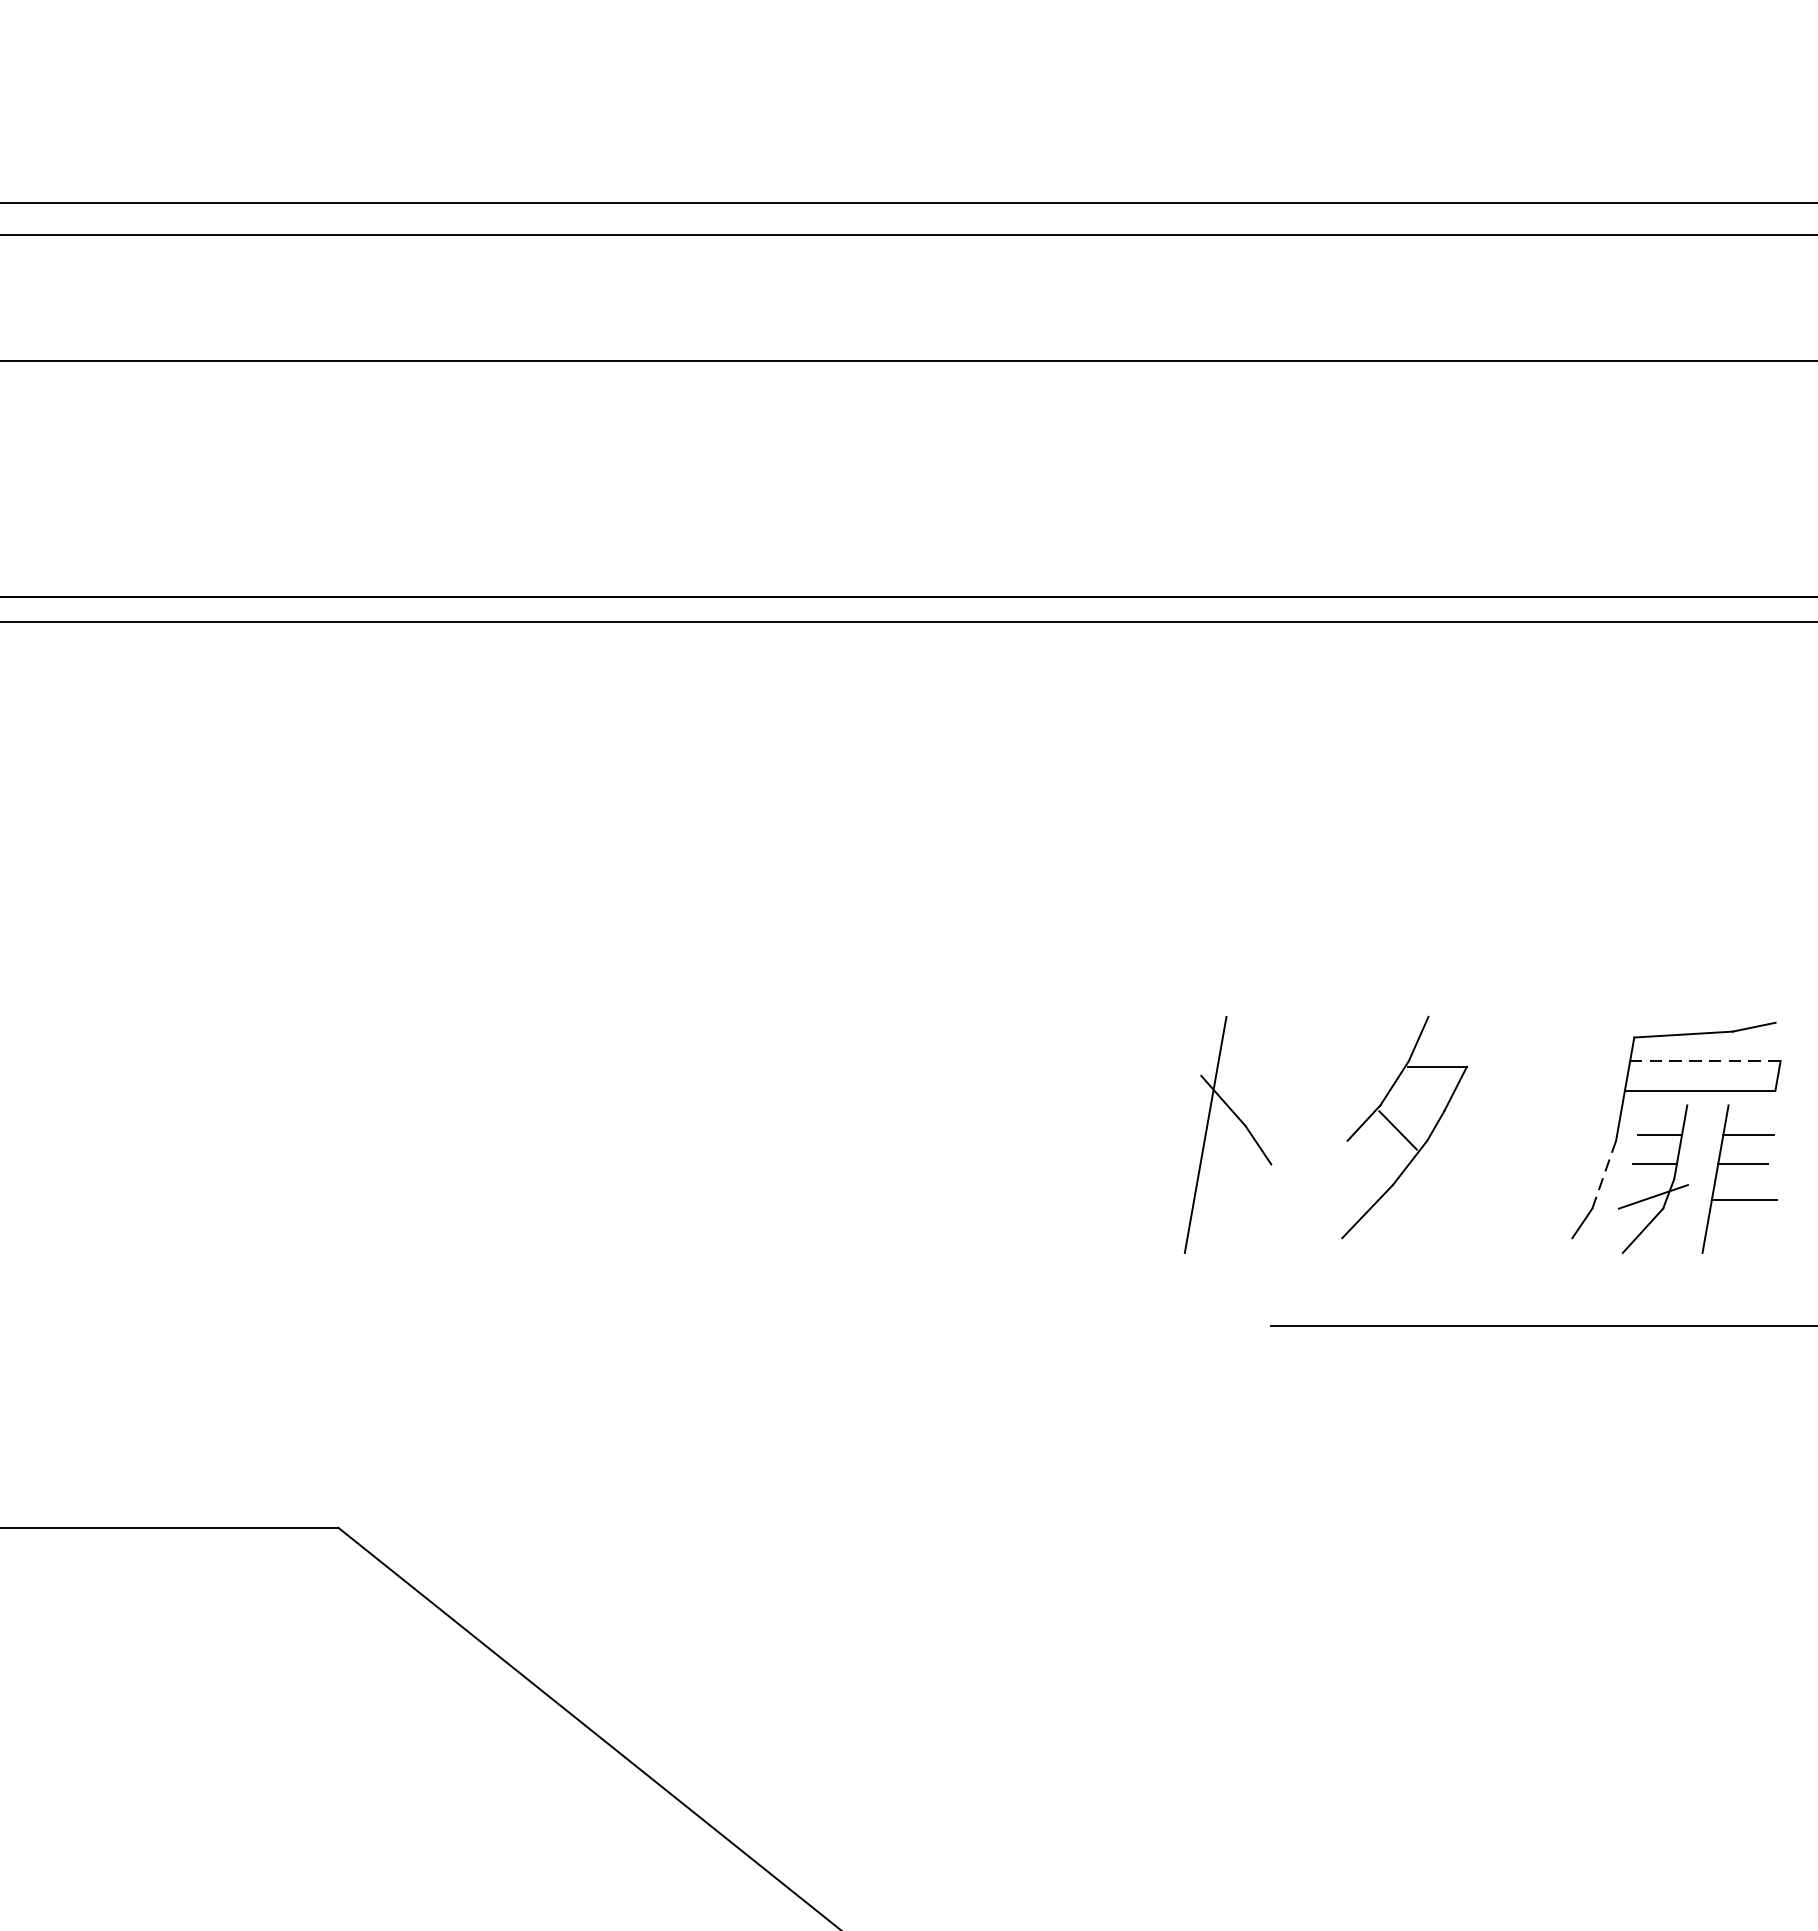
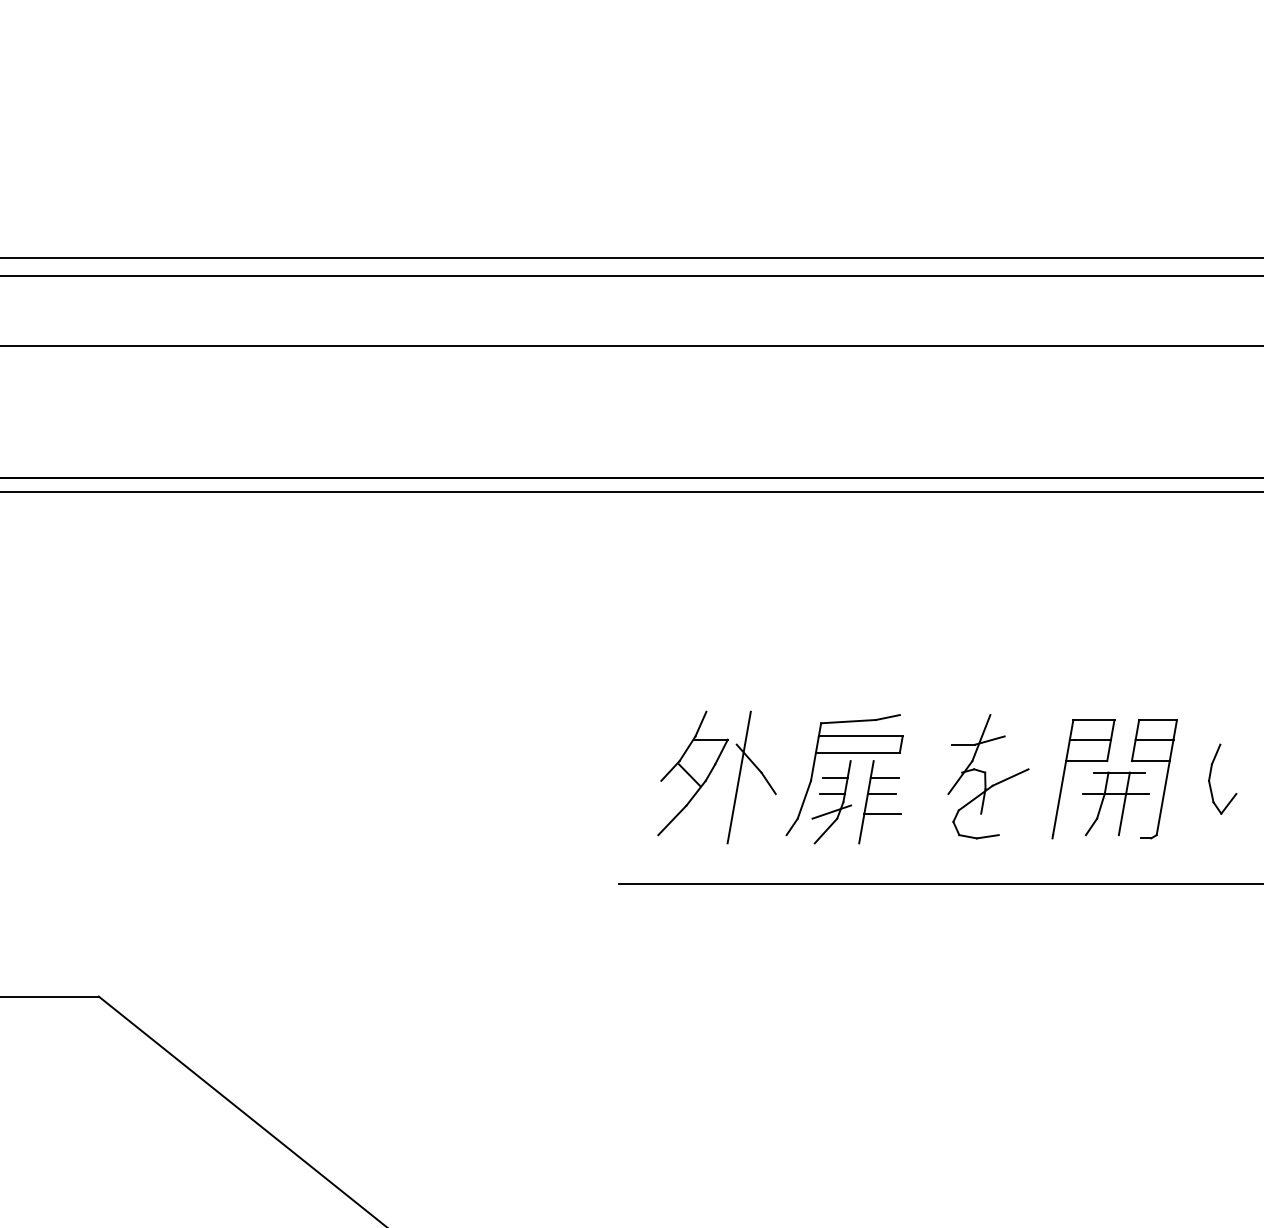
line: (1704, 1061) -> (860, 736), dashed -> solid
part: (1243, 1127) -> (760, 773), moved
line: (1604, 1174) -> (804, 799), dashed -> solid

